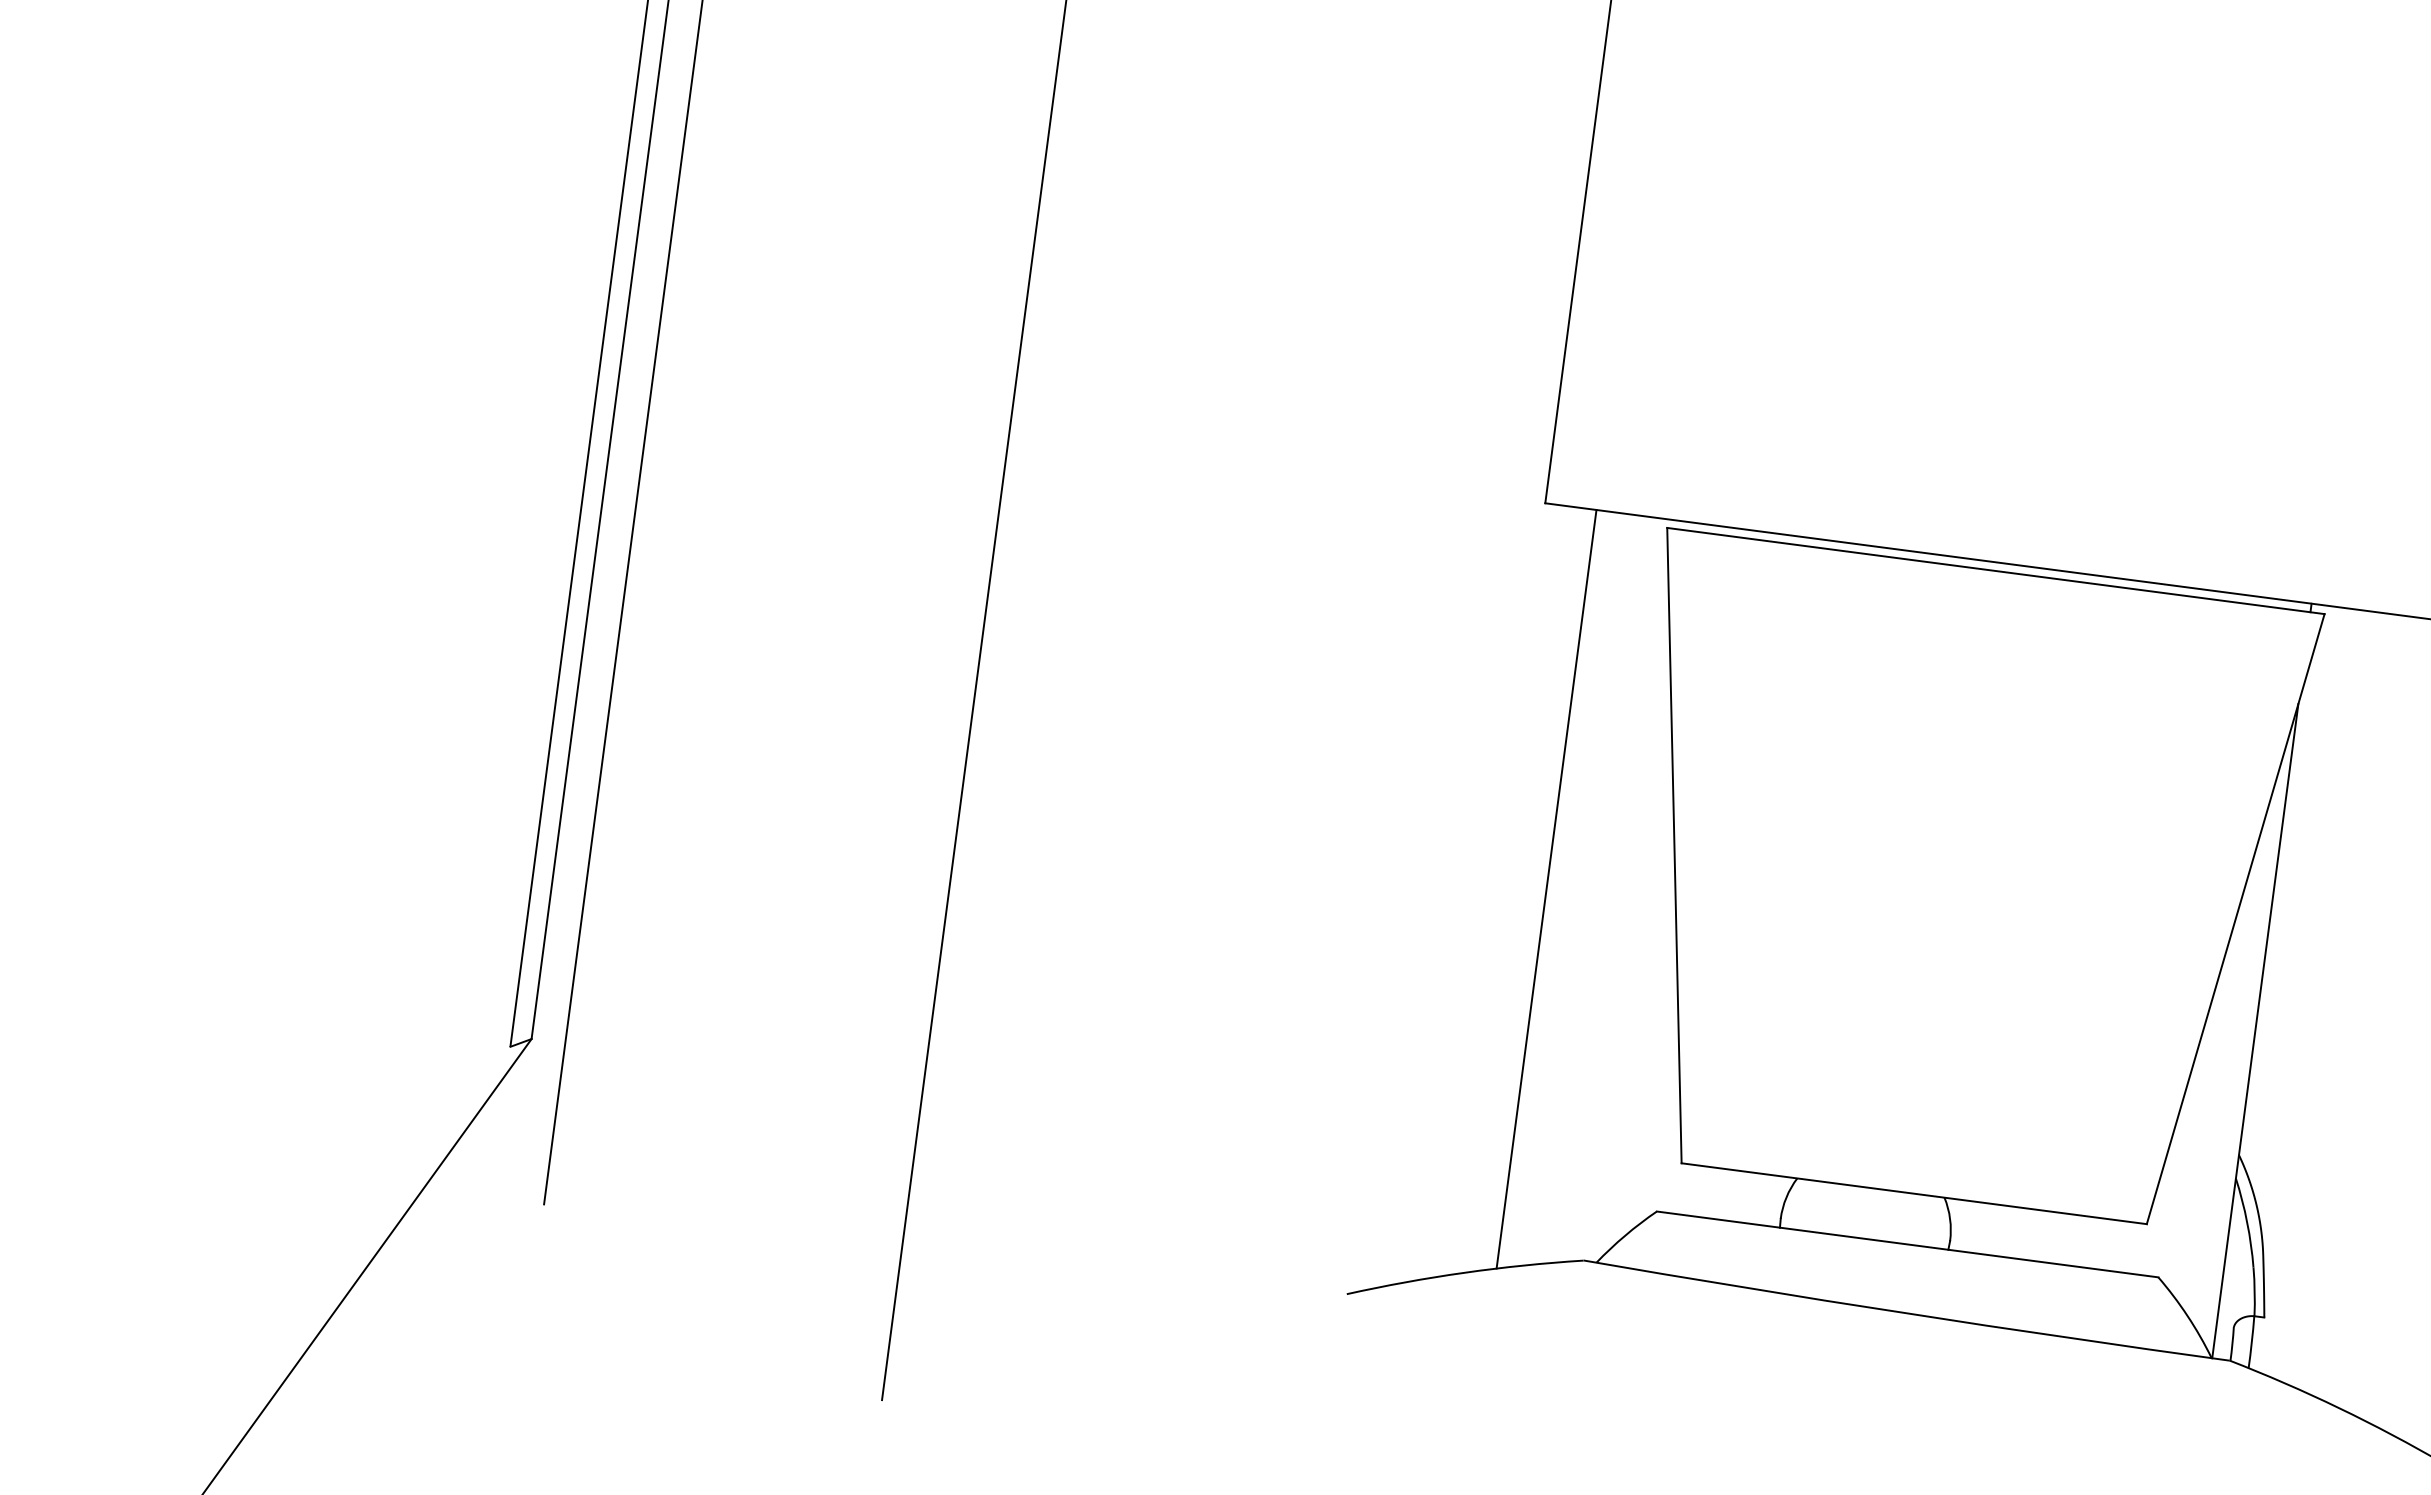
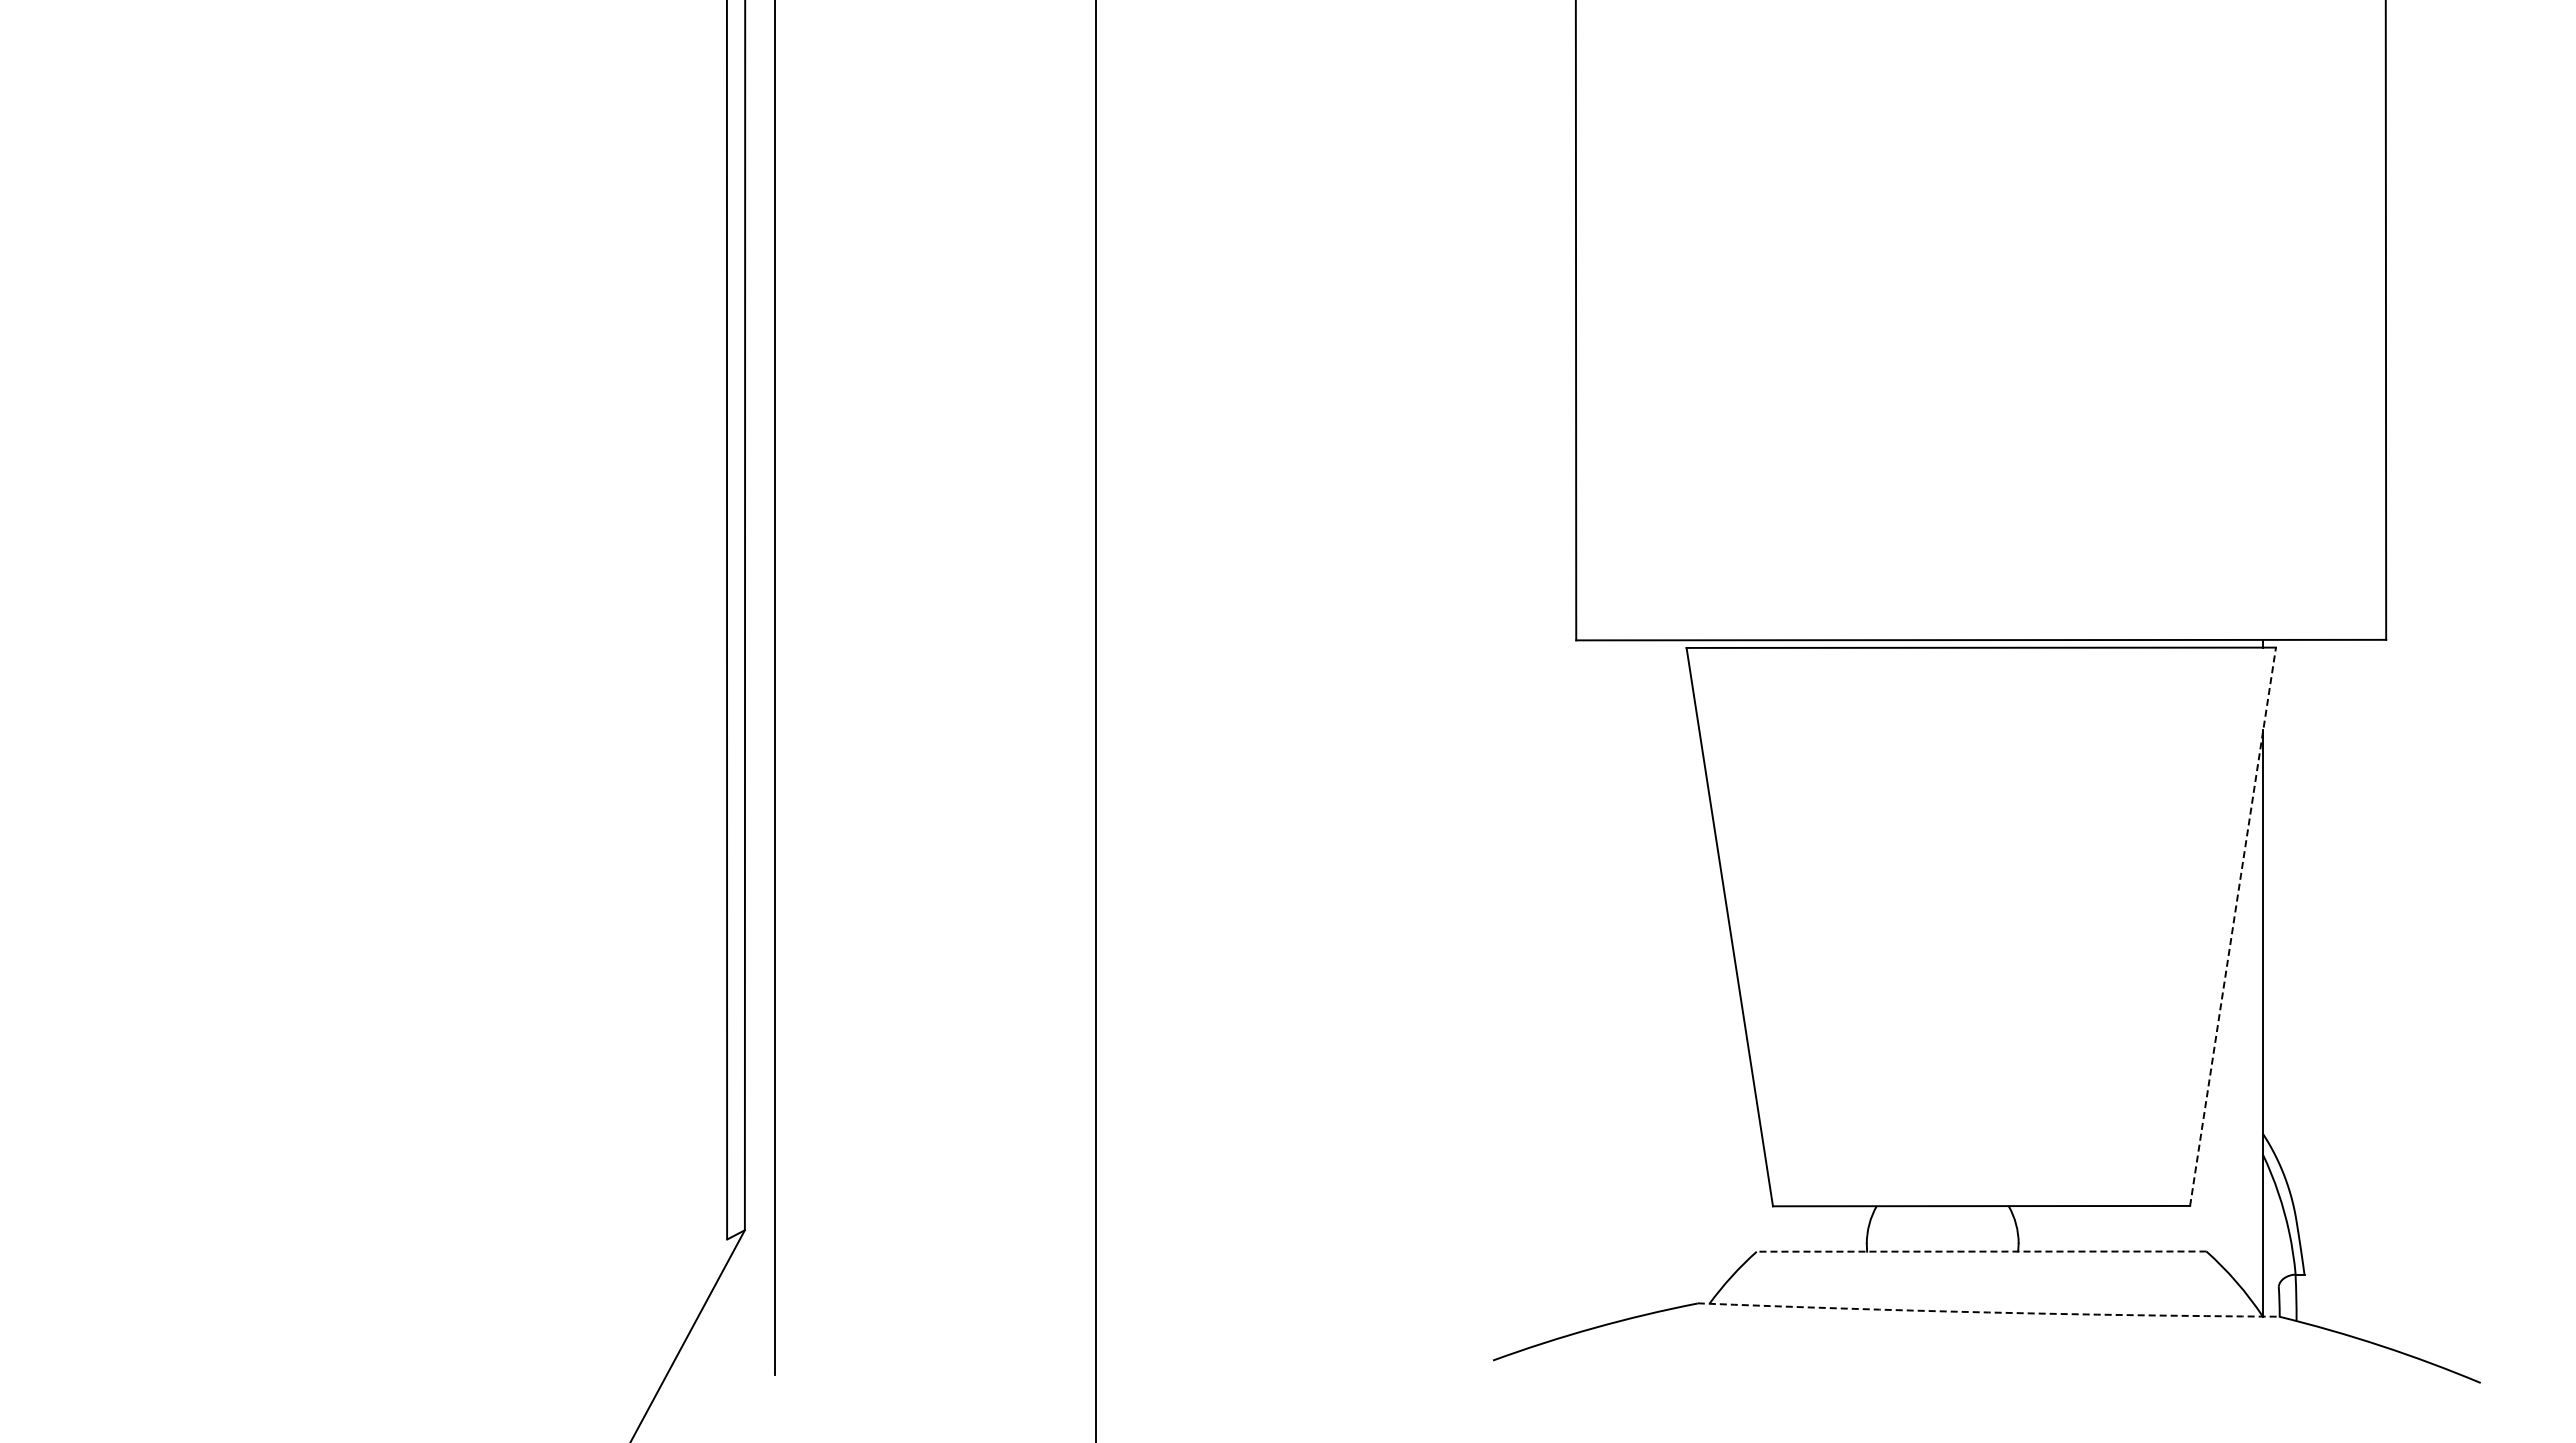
line: (1546, 889) -> (1622, 980), removed
line: (2236, 918) -> (2233, 926), solid -> dashed
line: (1907, 1244) -> (1981, 1251), solid -> dashed
arc: (1906, 1313) -> (1988, 1312), solid -> dashed

